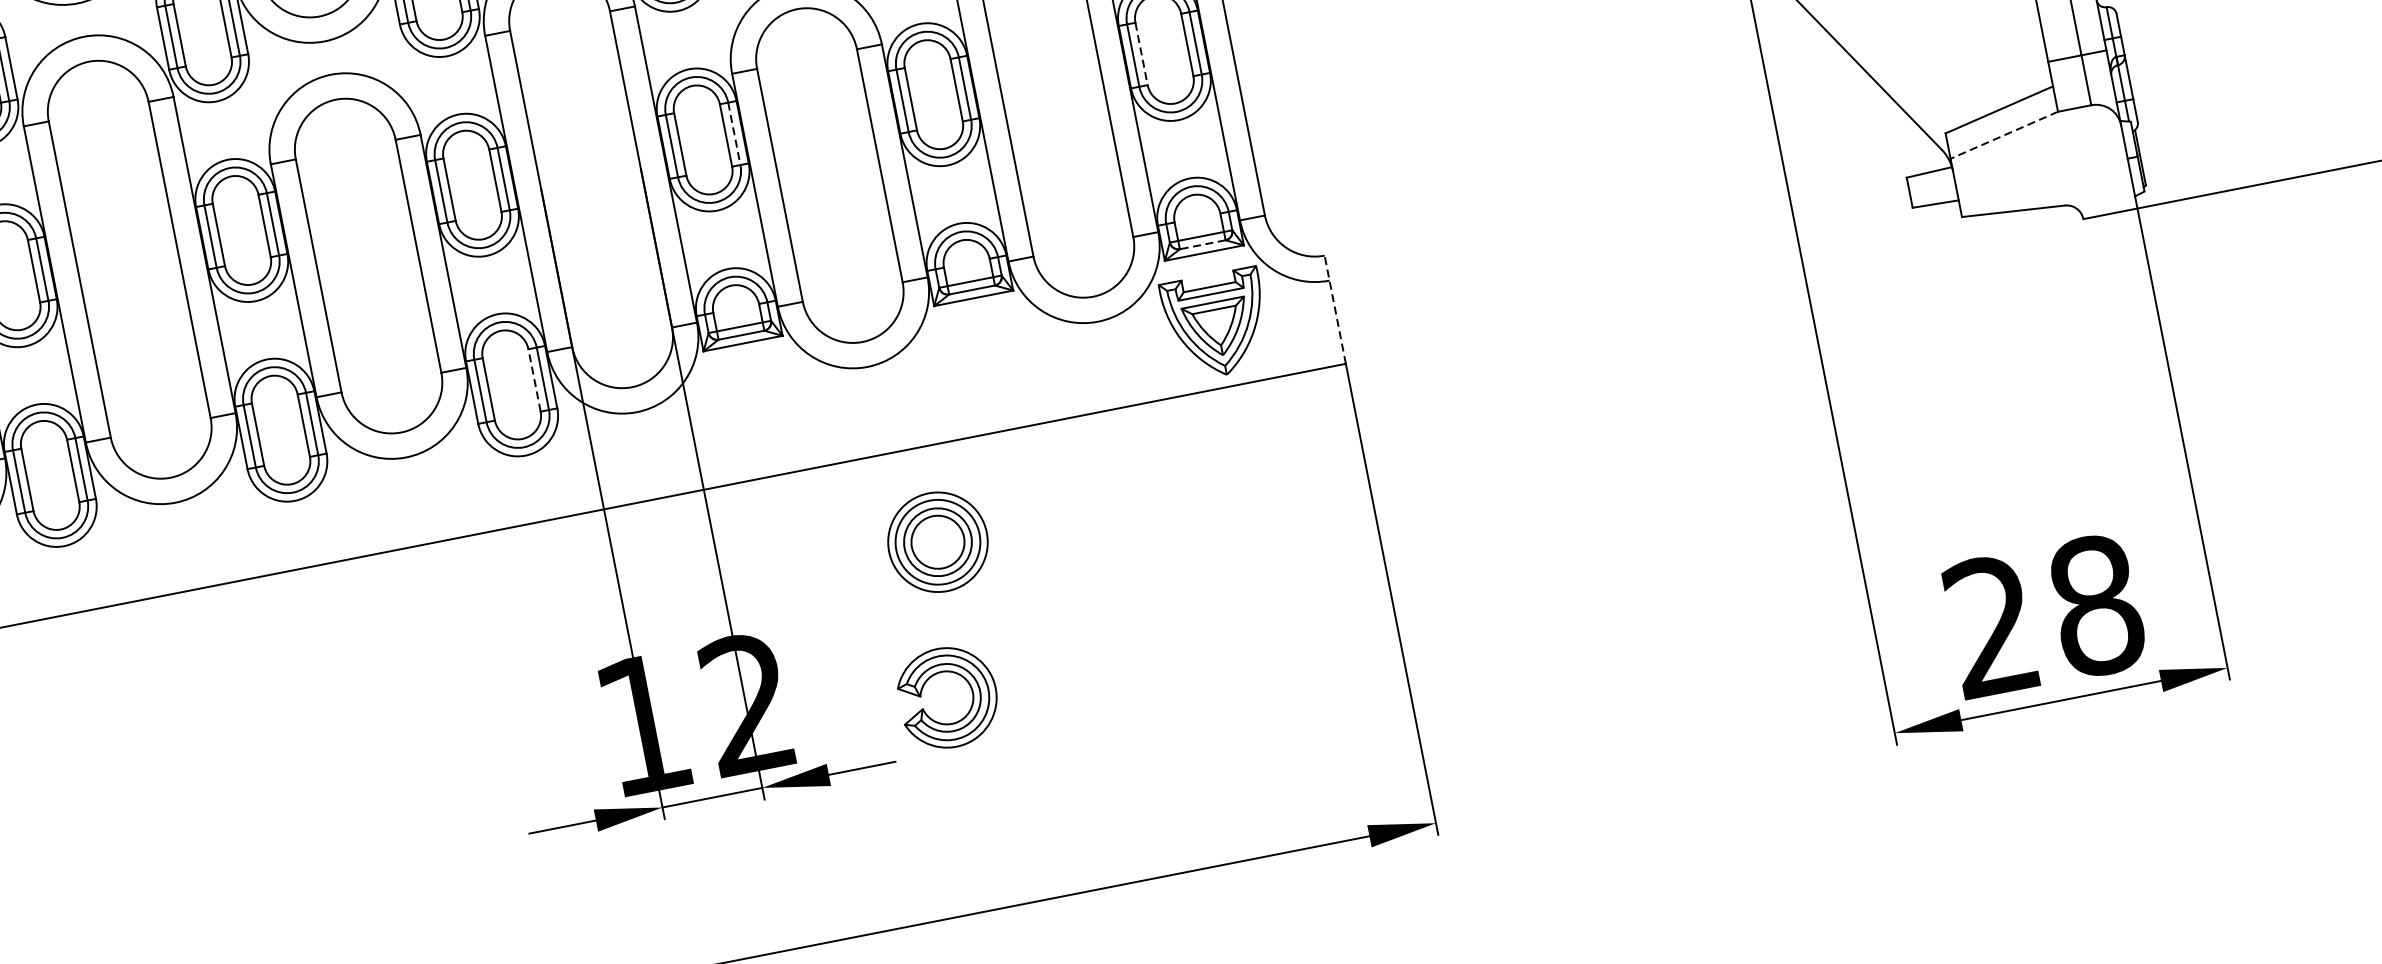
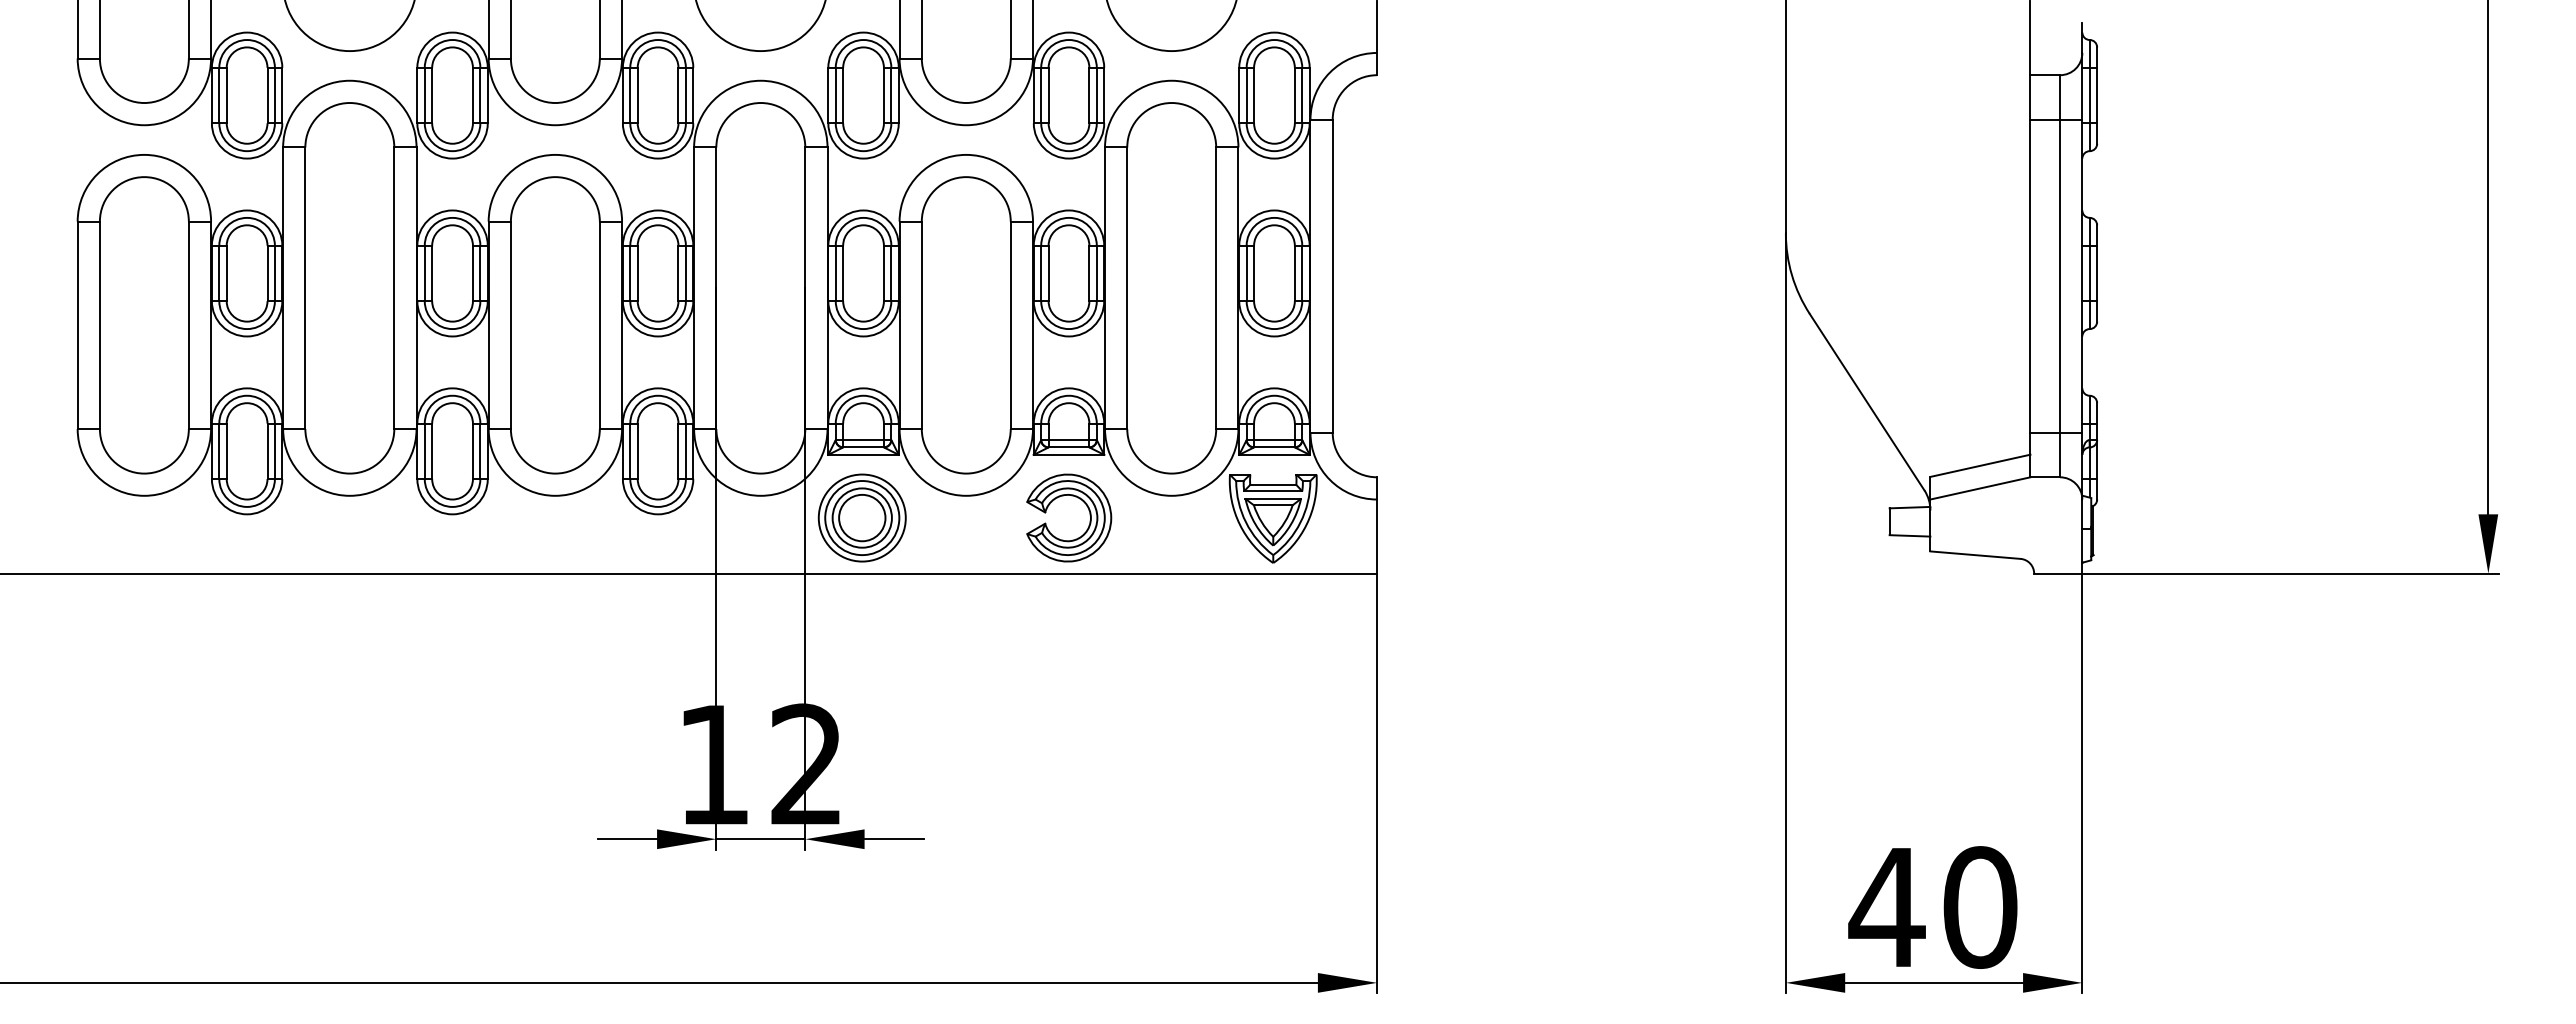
line: (1142, 53) -> (1254, 273), dashed -> solid
line: (734, 133) -> (891, 273), dashed -> solid
line: (2003, 135) -> (1979, 488), dashed -> solid
line: (1201, 245) -> (1273, 447), dashed -> solid
line: (1335, 308) -> (1377, 524), dashed -> solid
line: (534, 380) -> (678, 451), dashed -> solid
part: (936, 541) -> (861, 517), moved
text: (2042, 616) -> (1932, 907), 28 -> 40
part: (970, 690) -> (1089, 515), moved

